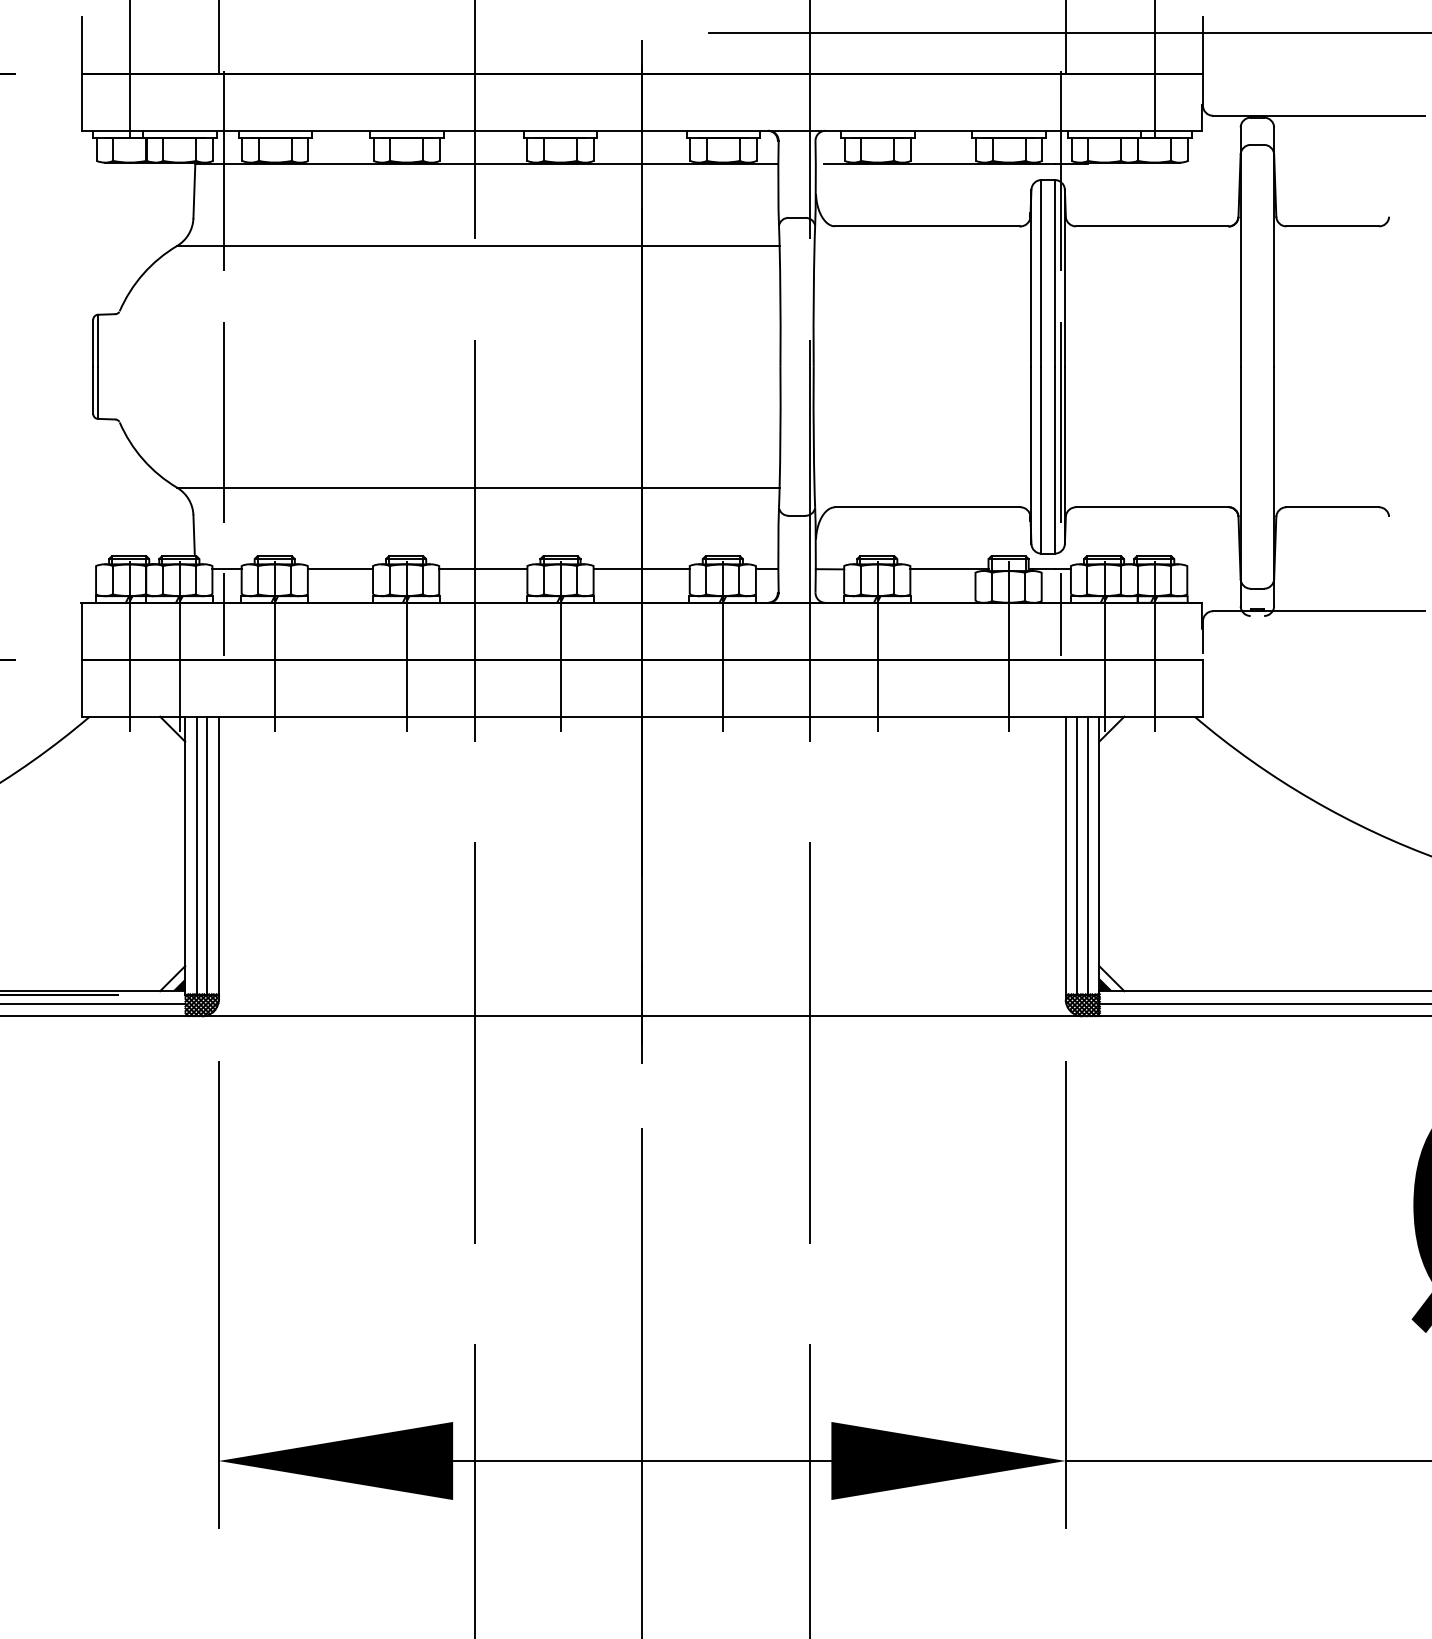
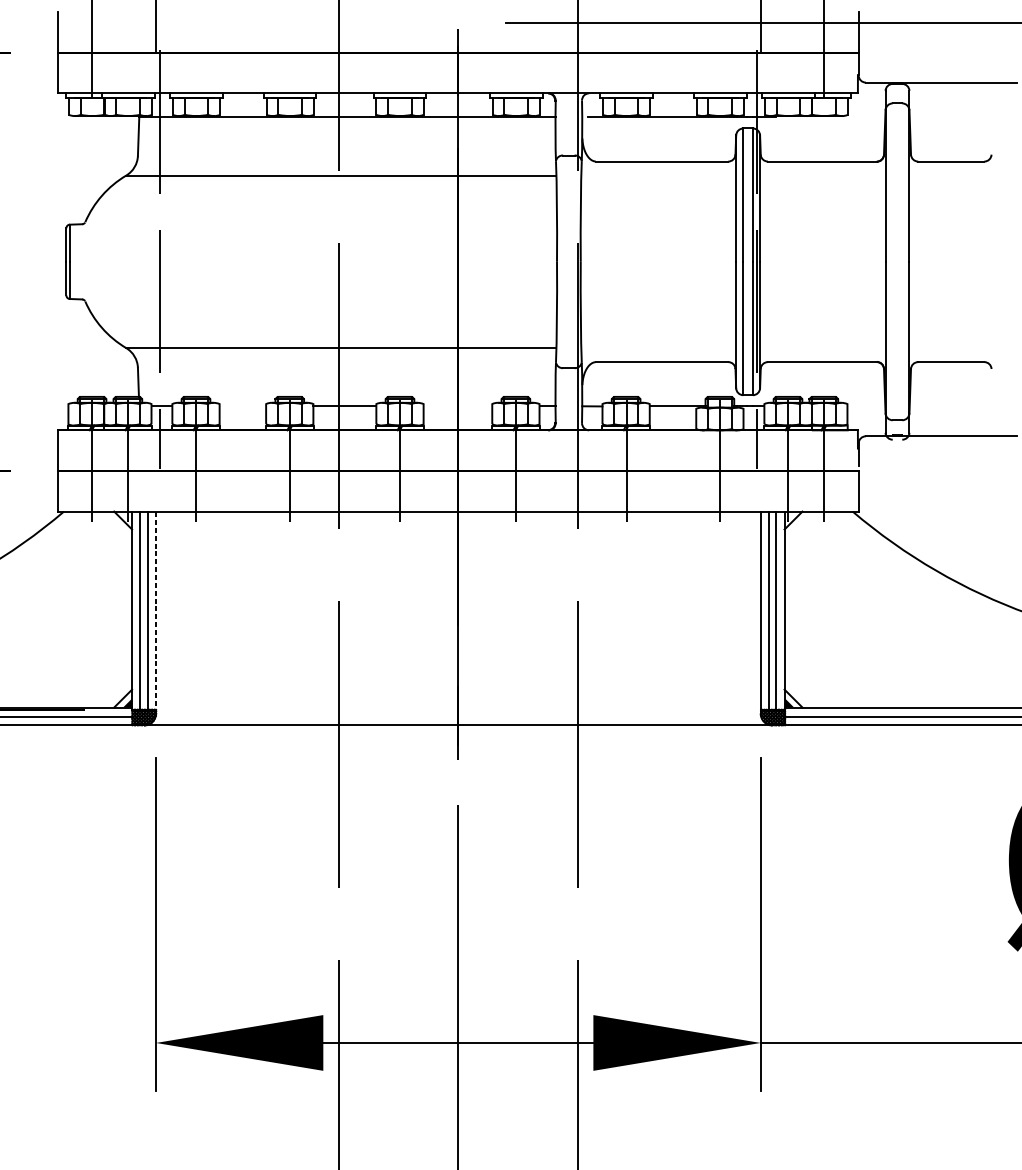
line: (340, 569) -> (242, 406), removed
line: (641, 569) -> (457, 406), removed
line: (218, 857) -> (155, 612), solid -> dashed

